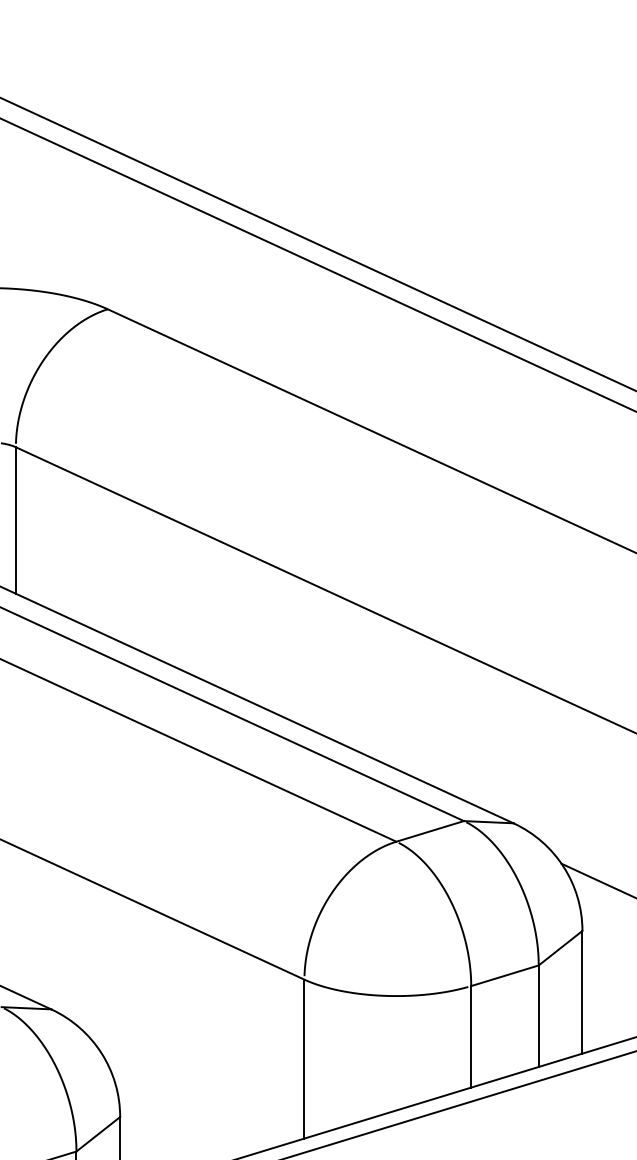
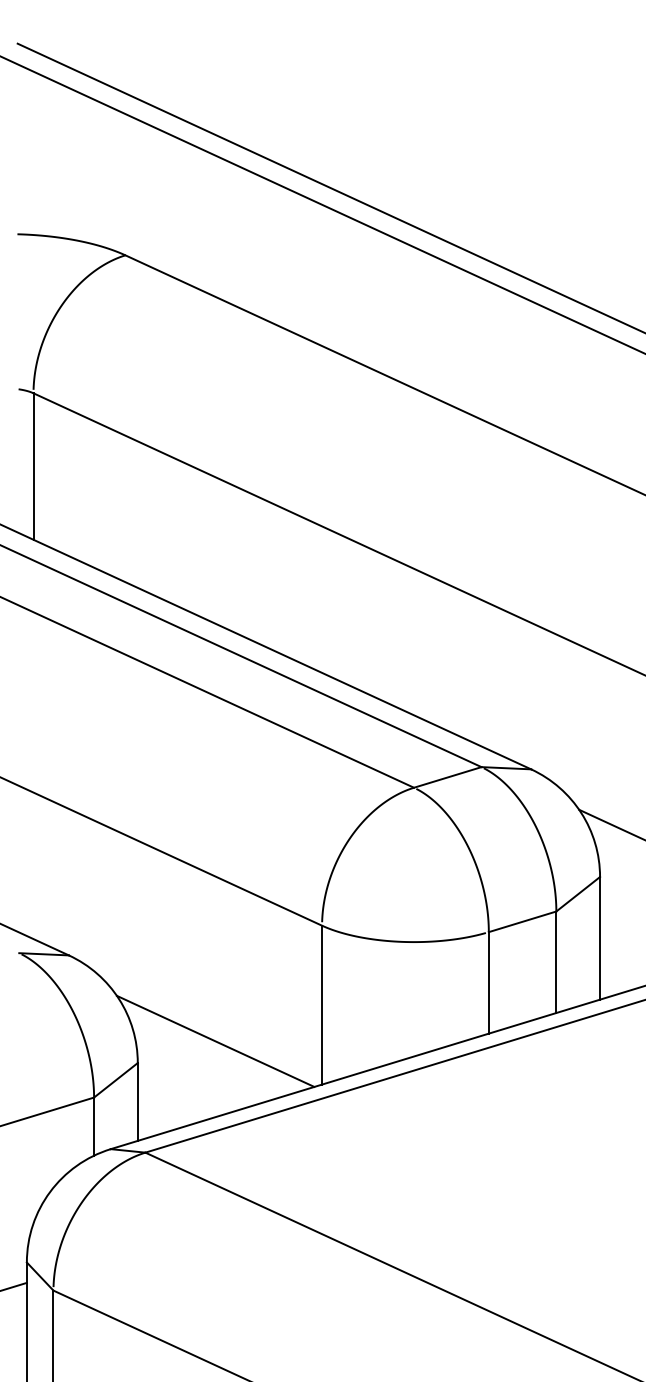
line: (197, 1094) -> (215, 1040), added

